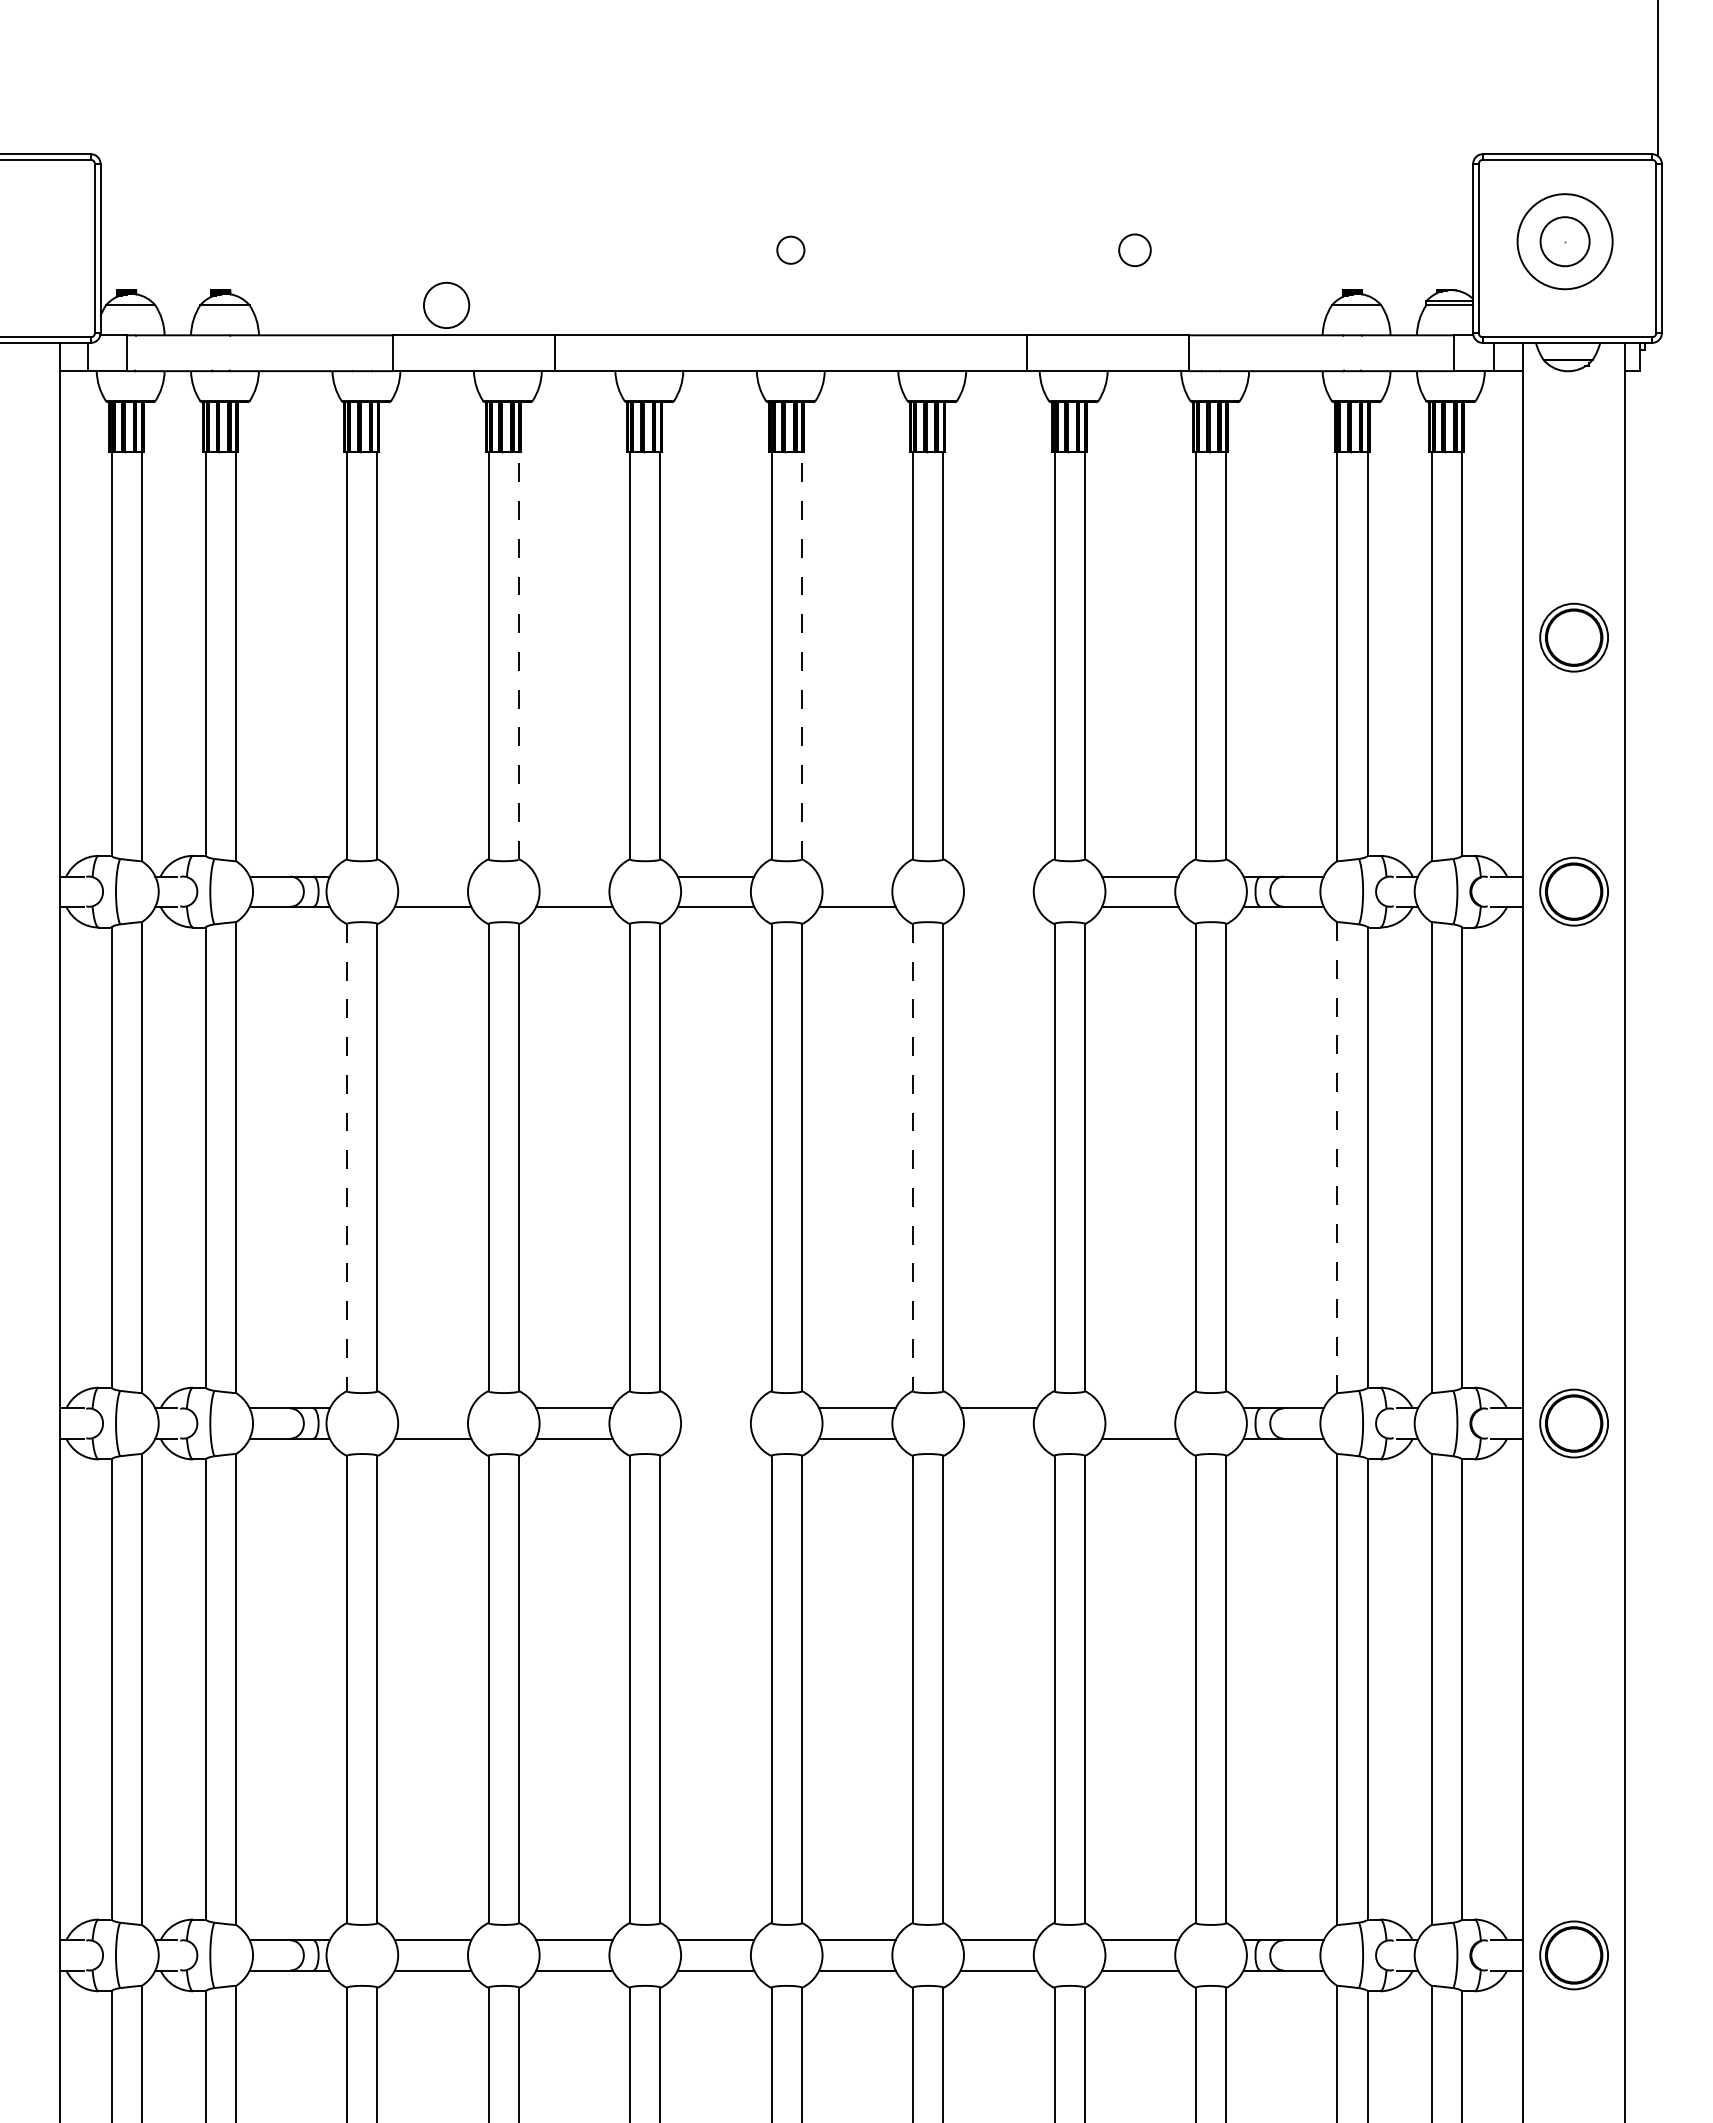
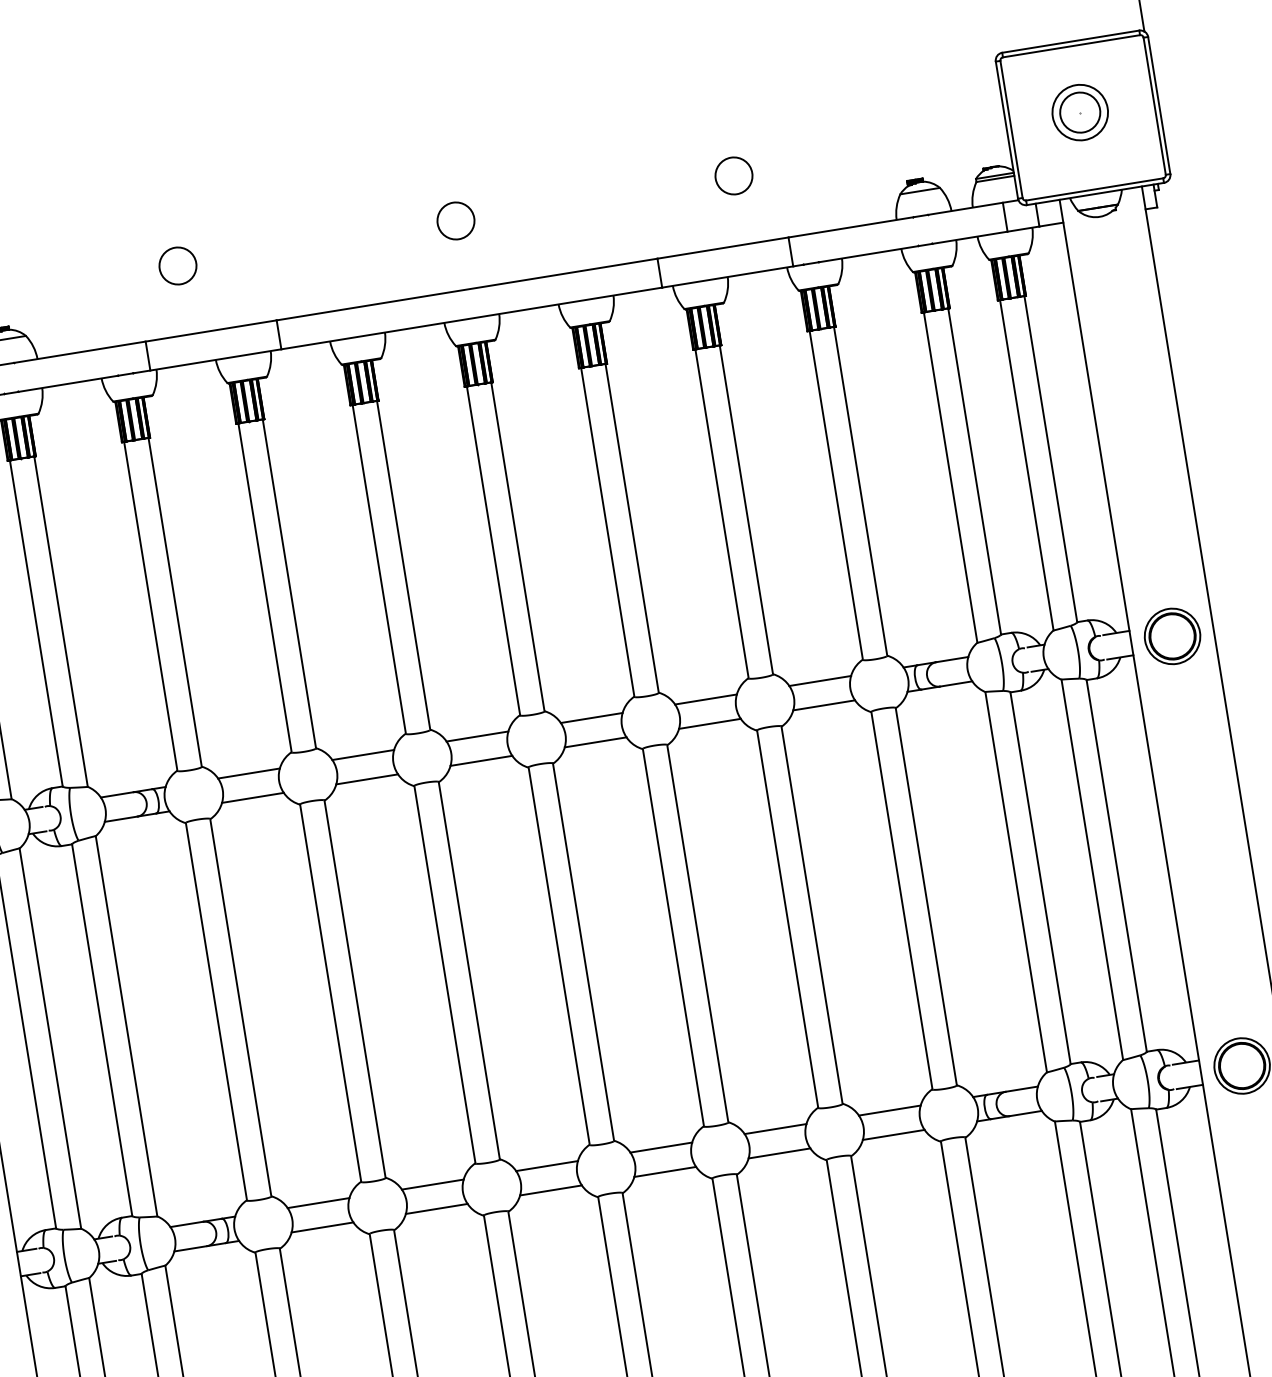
circle: (1565, 241) -> (1080, 112), size x0.71
circle: (790, 249) -> (455, 220), size x1.67
circle: (1134, 249) -> (733, 175), size x1.43
circle: (446, 304) -> (177, 265), moved
part: (1573, 637) -> (1138, 431), removed
line: (518, 655) -> (289, 583), dashed -> solid
line: (801, 655) -> (517, 546), dashed -> solid
line: (432, 876) -> (248, 773), added
line: (574, 876) -> (363, 754), added
line: (857, 876) -> (591, 717), added
line: (998, 876) -> (705, 699), added
line: (998, 906) -> (709, 723), added
line: (347, 1157) -> (216, 1011), dashed -> solid
line: (913, 1157) -> (673, 937), dashed -> solid
line: (1337, 1158) -> (1016, 882), dashed -> solid
line: (432, 1408) -> (318, 1203), added
line: (715, 1408) -> (546, 1166), added
line: (1140, 1408) -> (889, 1110), added
line: (715, 1438) -> (550, 1190), added
line: (998, 1438) -> (779, 1153), added

